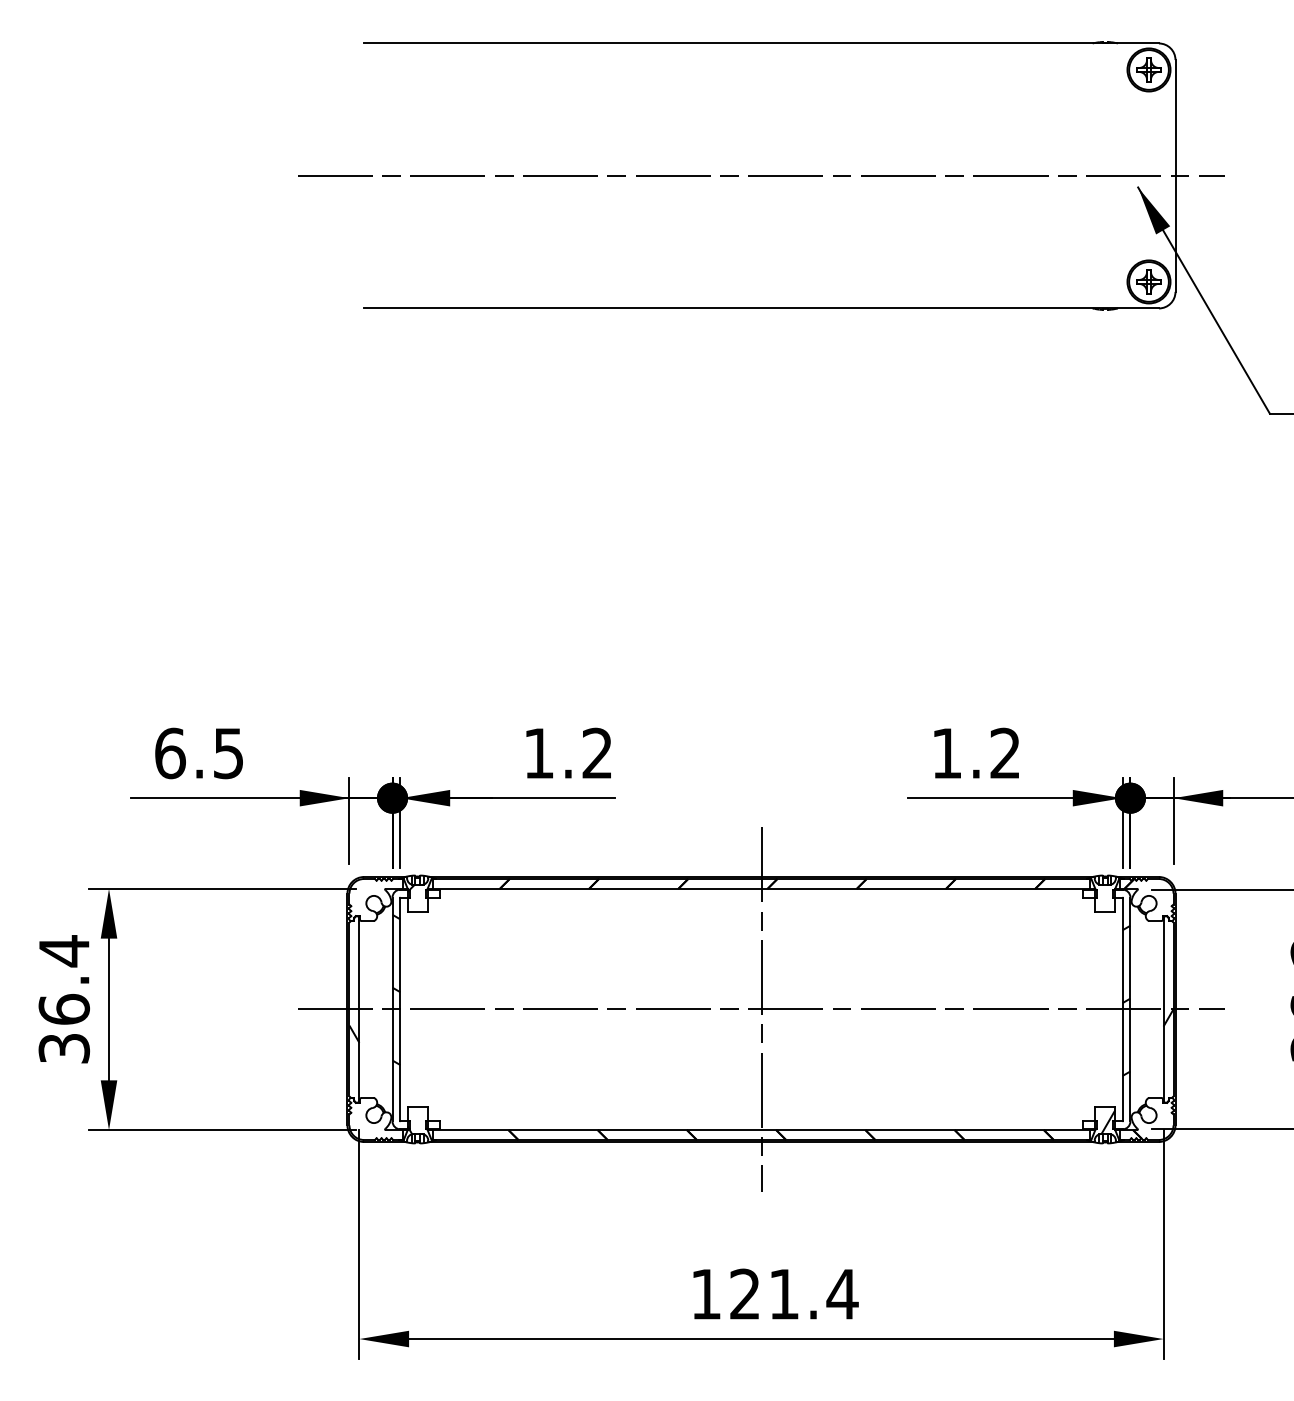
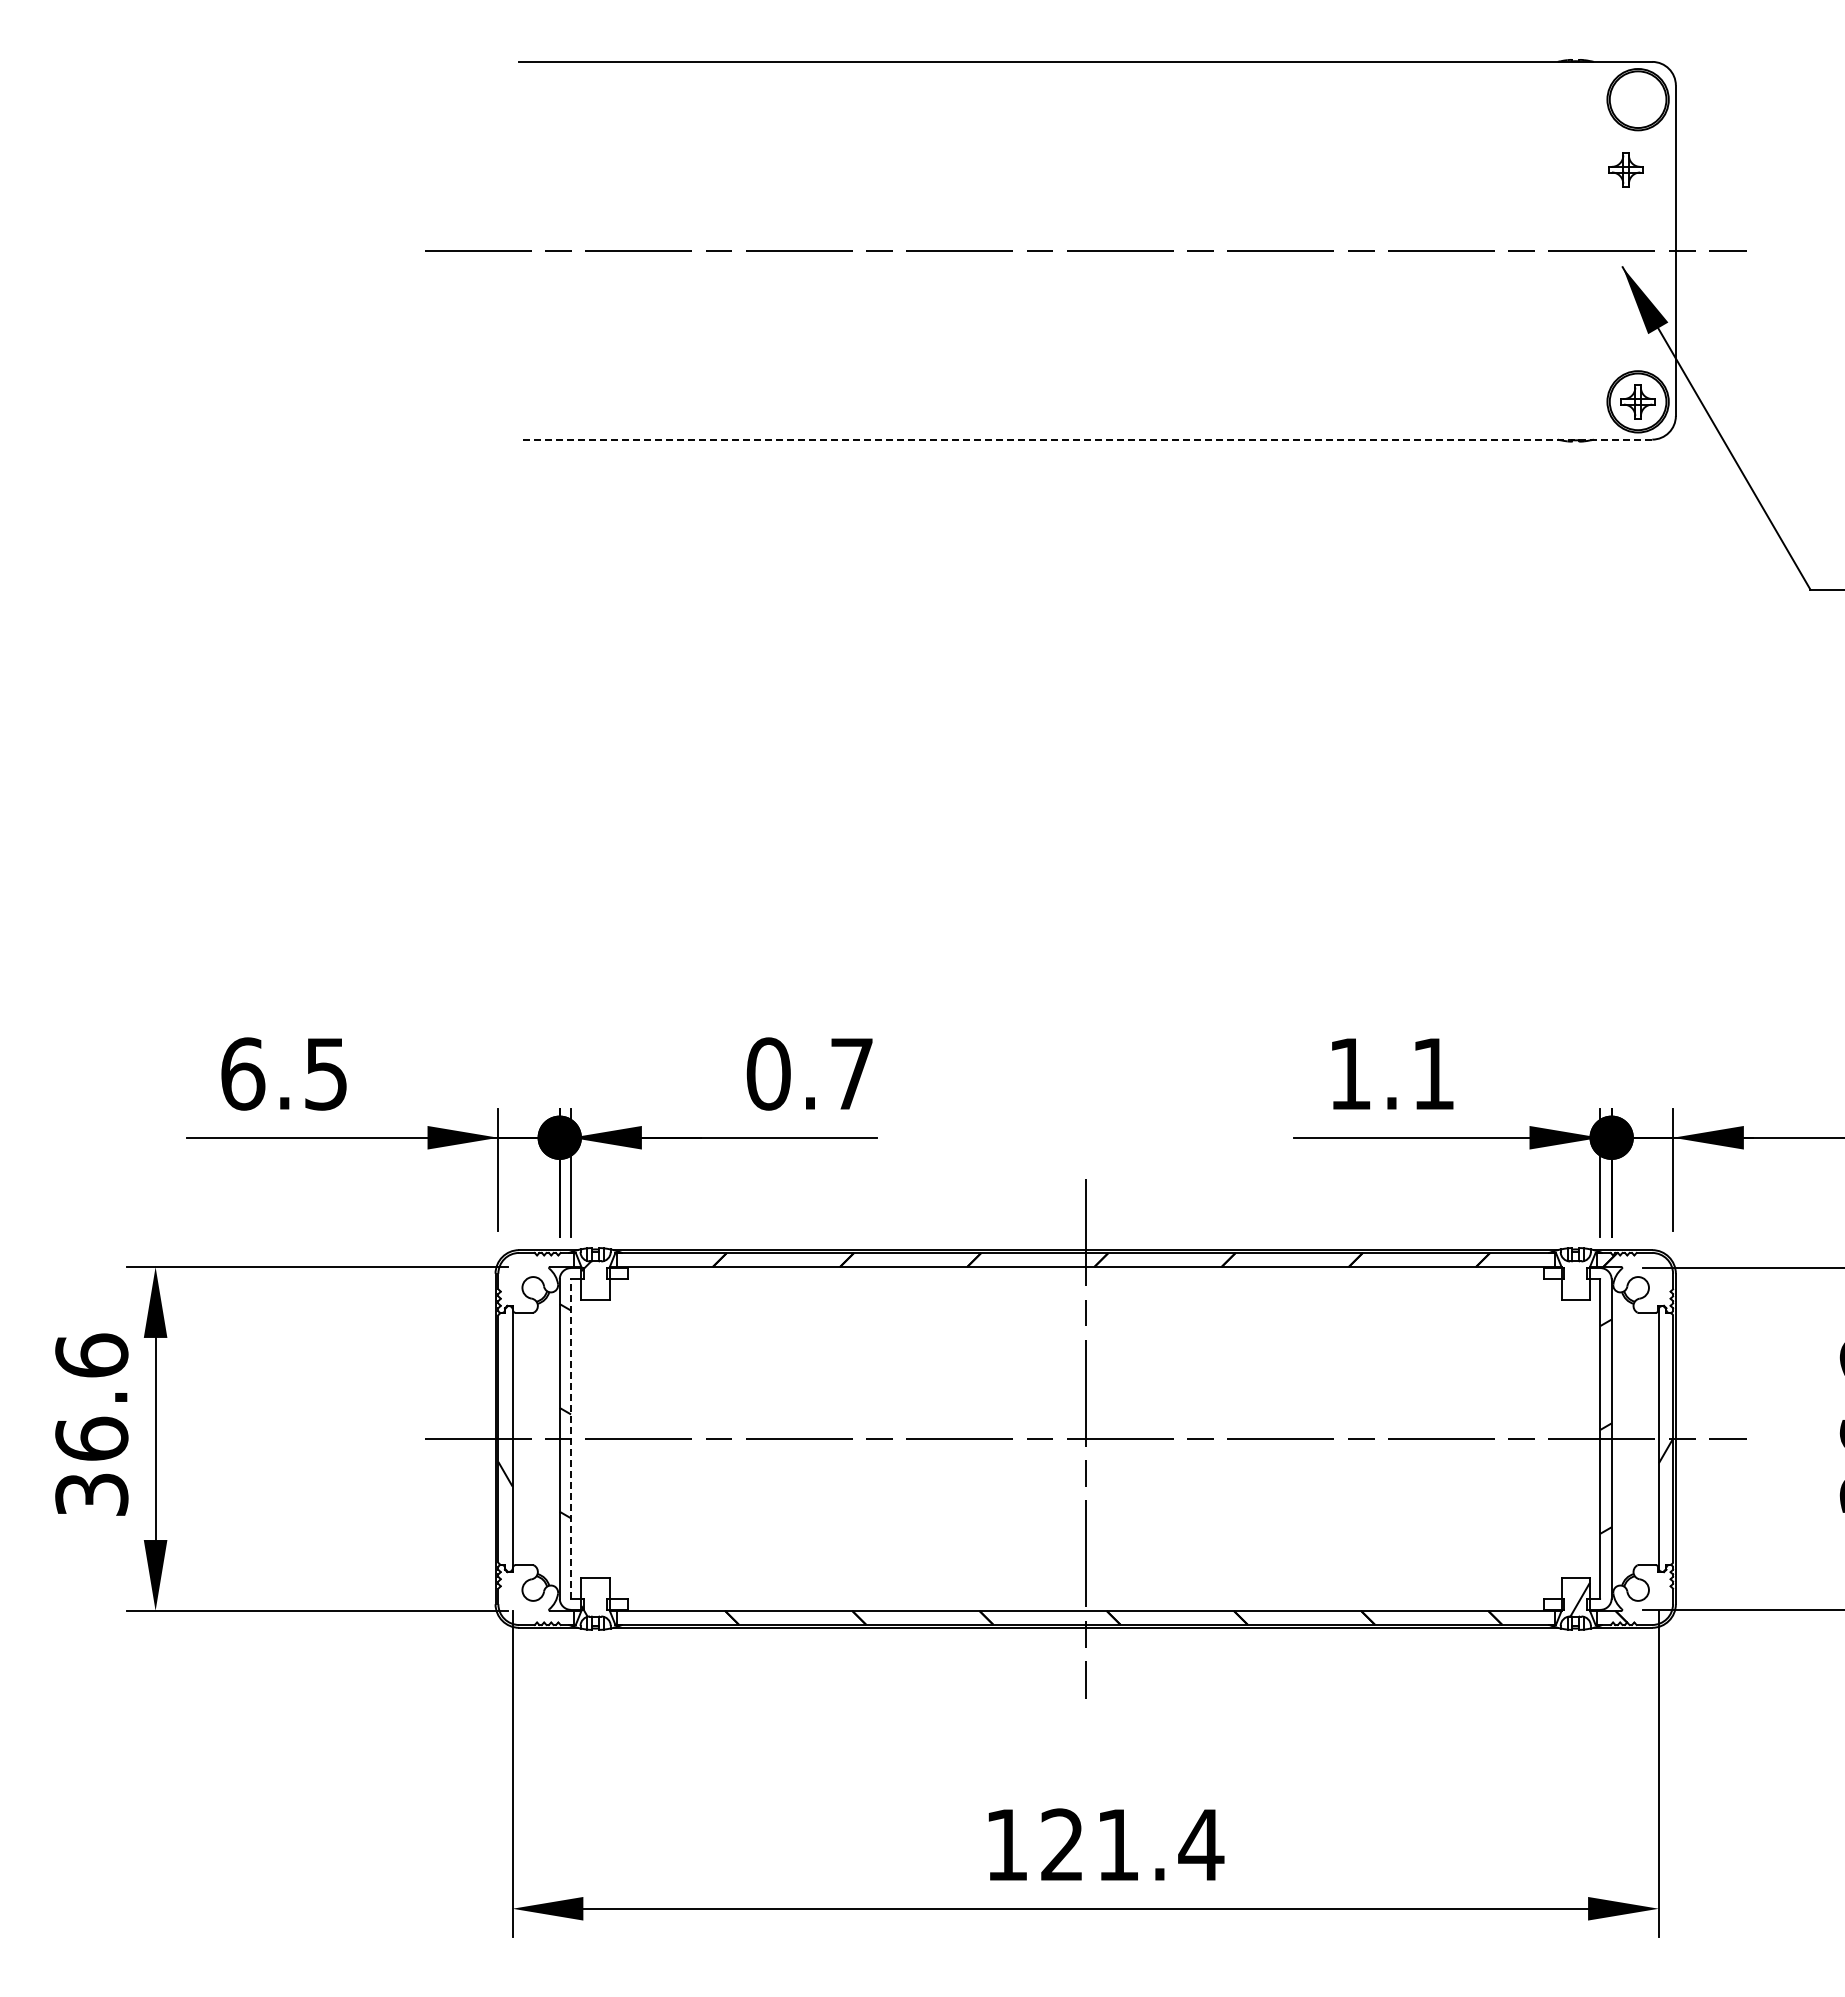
part: (1148, 69) -> (1625, 169), moved
line: (761, 308) -> (1085, 439), solid -> dashed
text: (567, 753) -> (809, 1073), 1.2 -> 0.7
text: (1004, 753) -> (1432, 1073), 1.2 -> 1.1
text: (64, 950) -> (91, 1355), 36.4 -> 36.6
line: (400, 1009) -> (571, 1438), solid -> dashed

